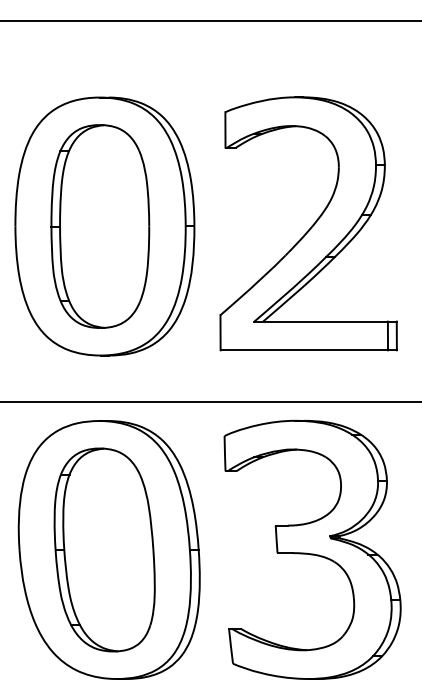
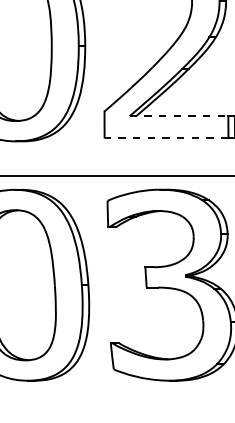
line: (321, 321) -> (179, 116), solid -> dashed
line: (304, 350) -> (166, 137), solid -> dashed

